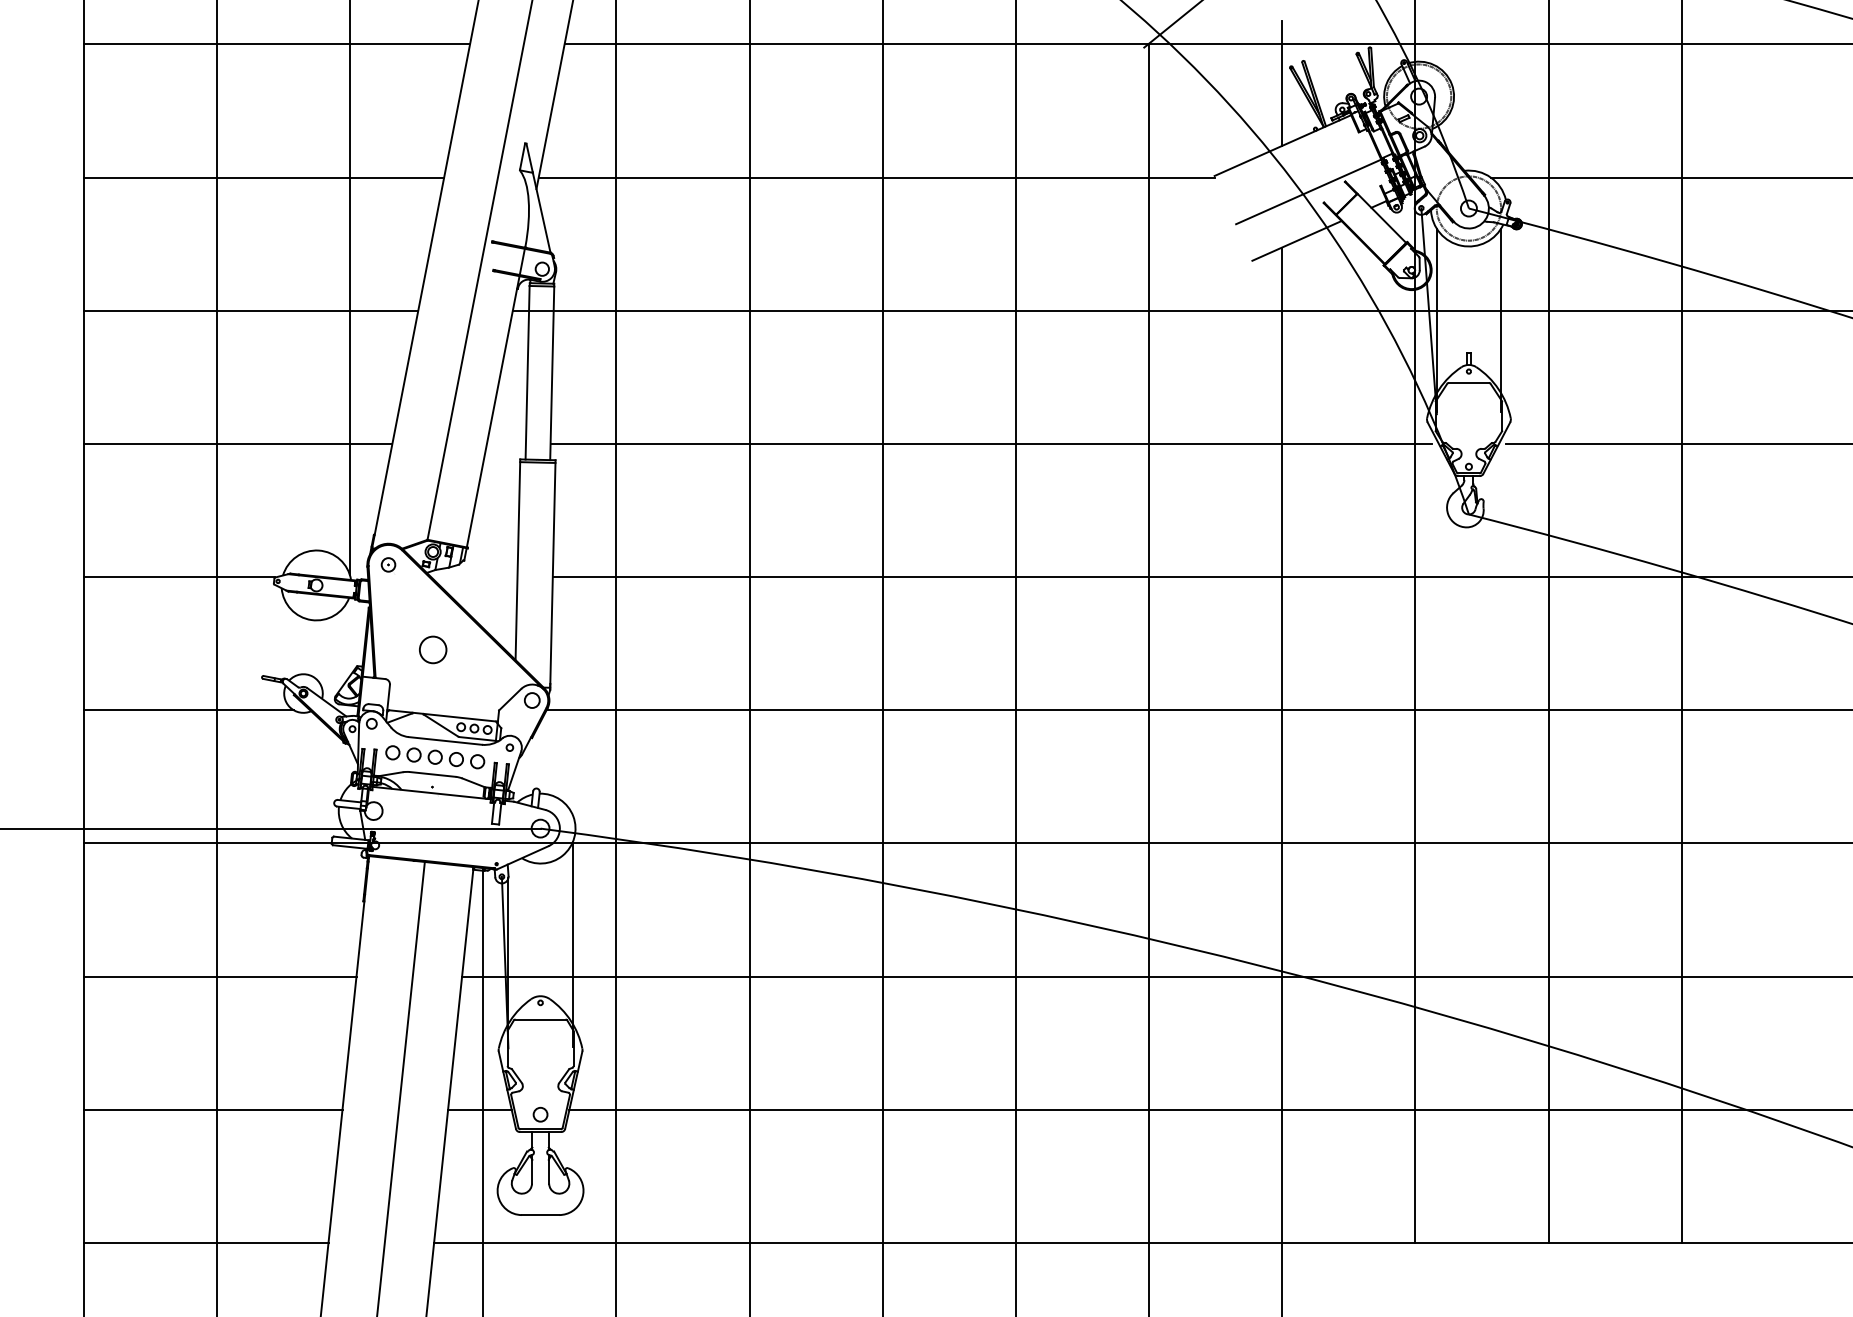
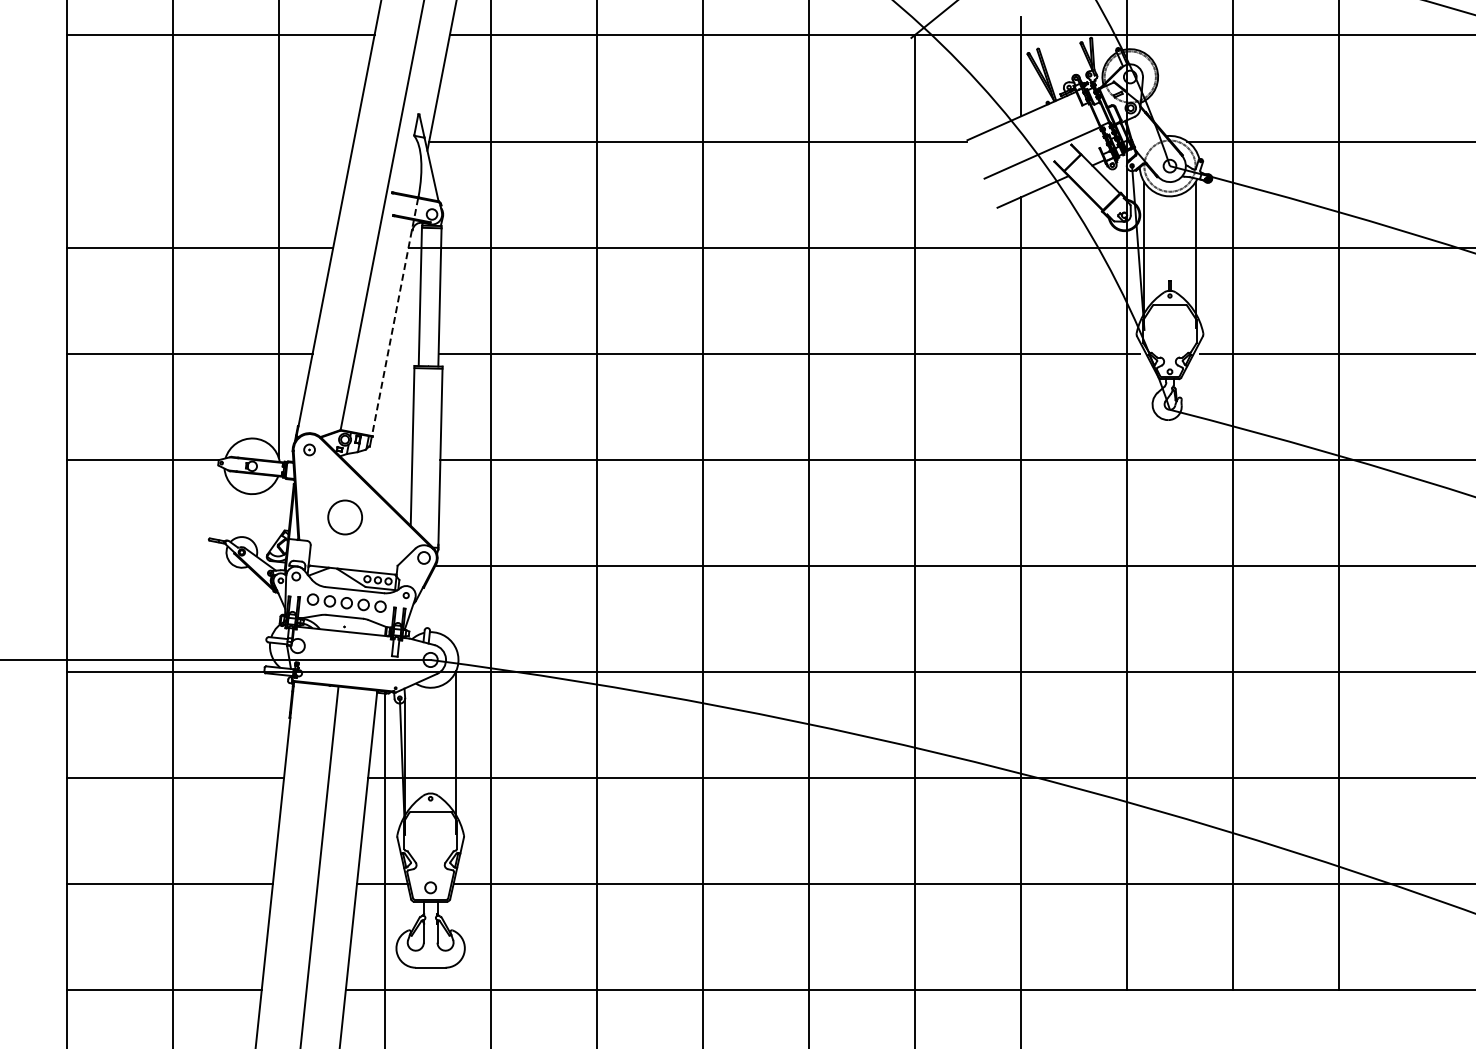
line: (262, 177) -> (209, 141), removed
line: (495, 398) -> (394, 317), solid -> dashed
circle: (432, 649) -> (344, 517), size x1.6
line: (188, 709) -> (150, 565), removed

